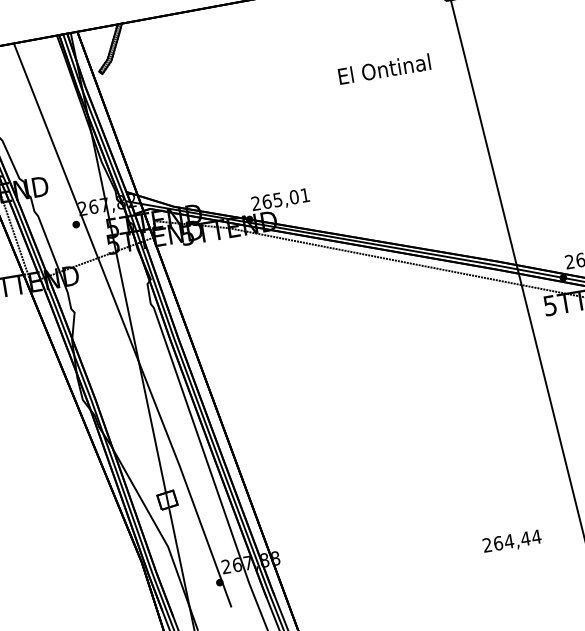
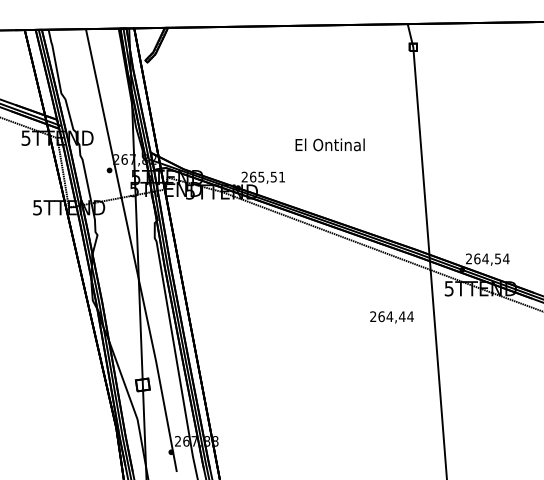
text: (383, 68) -> (329, 144), moved
text: (293, 196) -> (273, 176), 265,01 -> 265,51
text: (511, 542) -> (391, 317), moved

